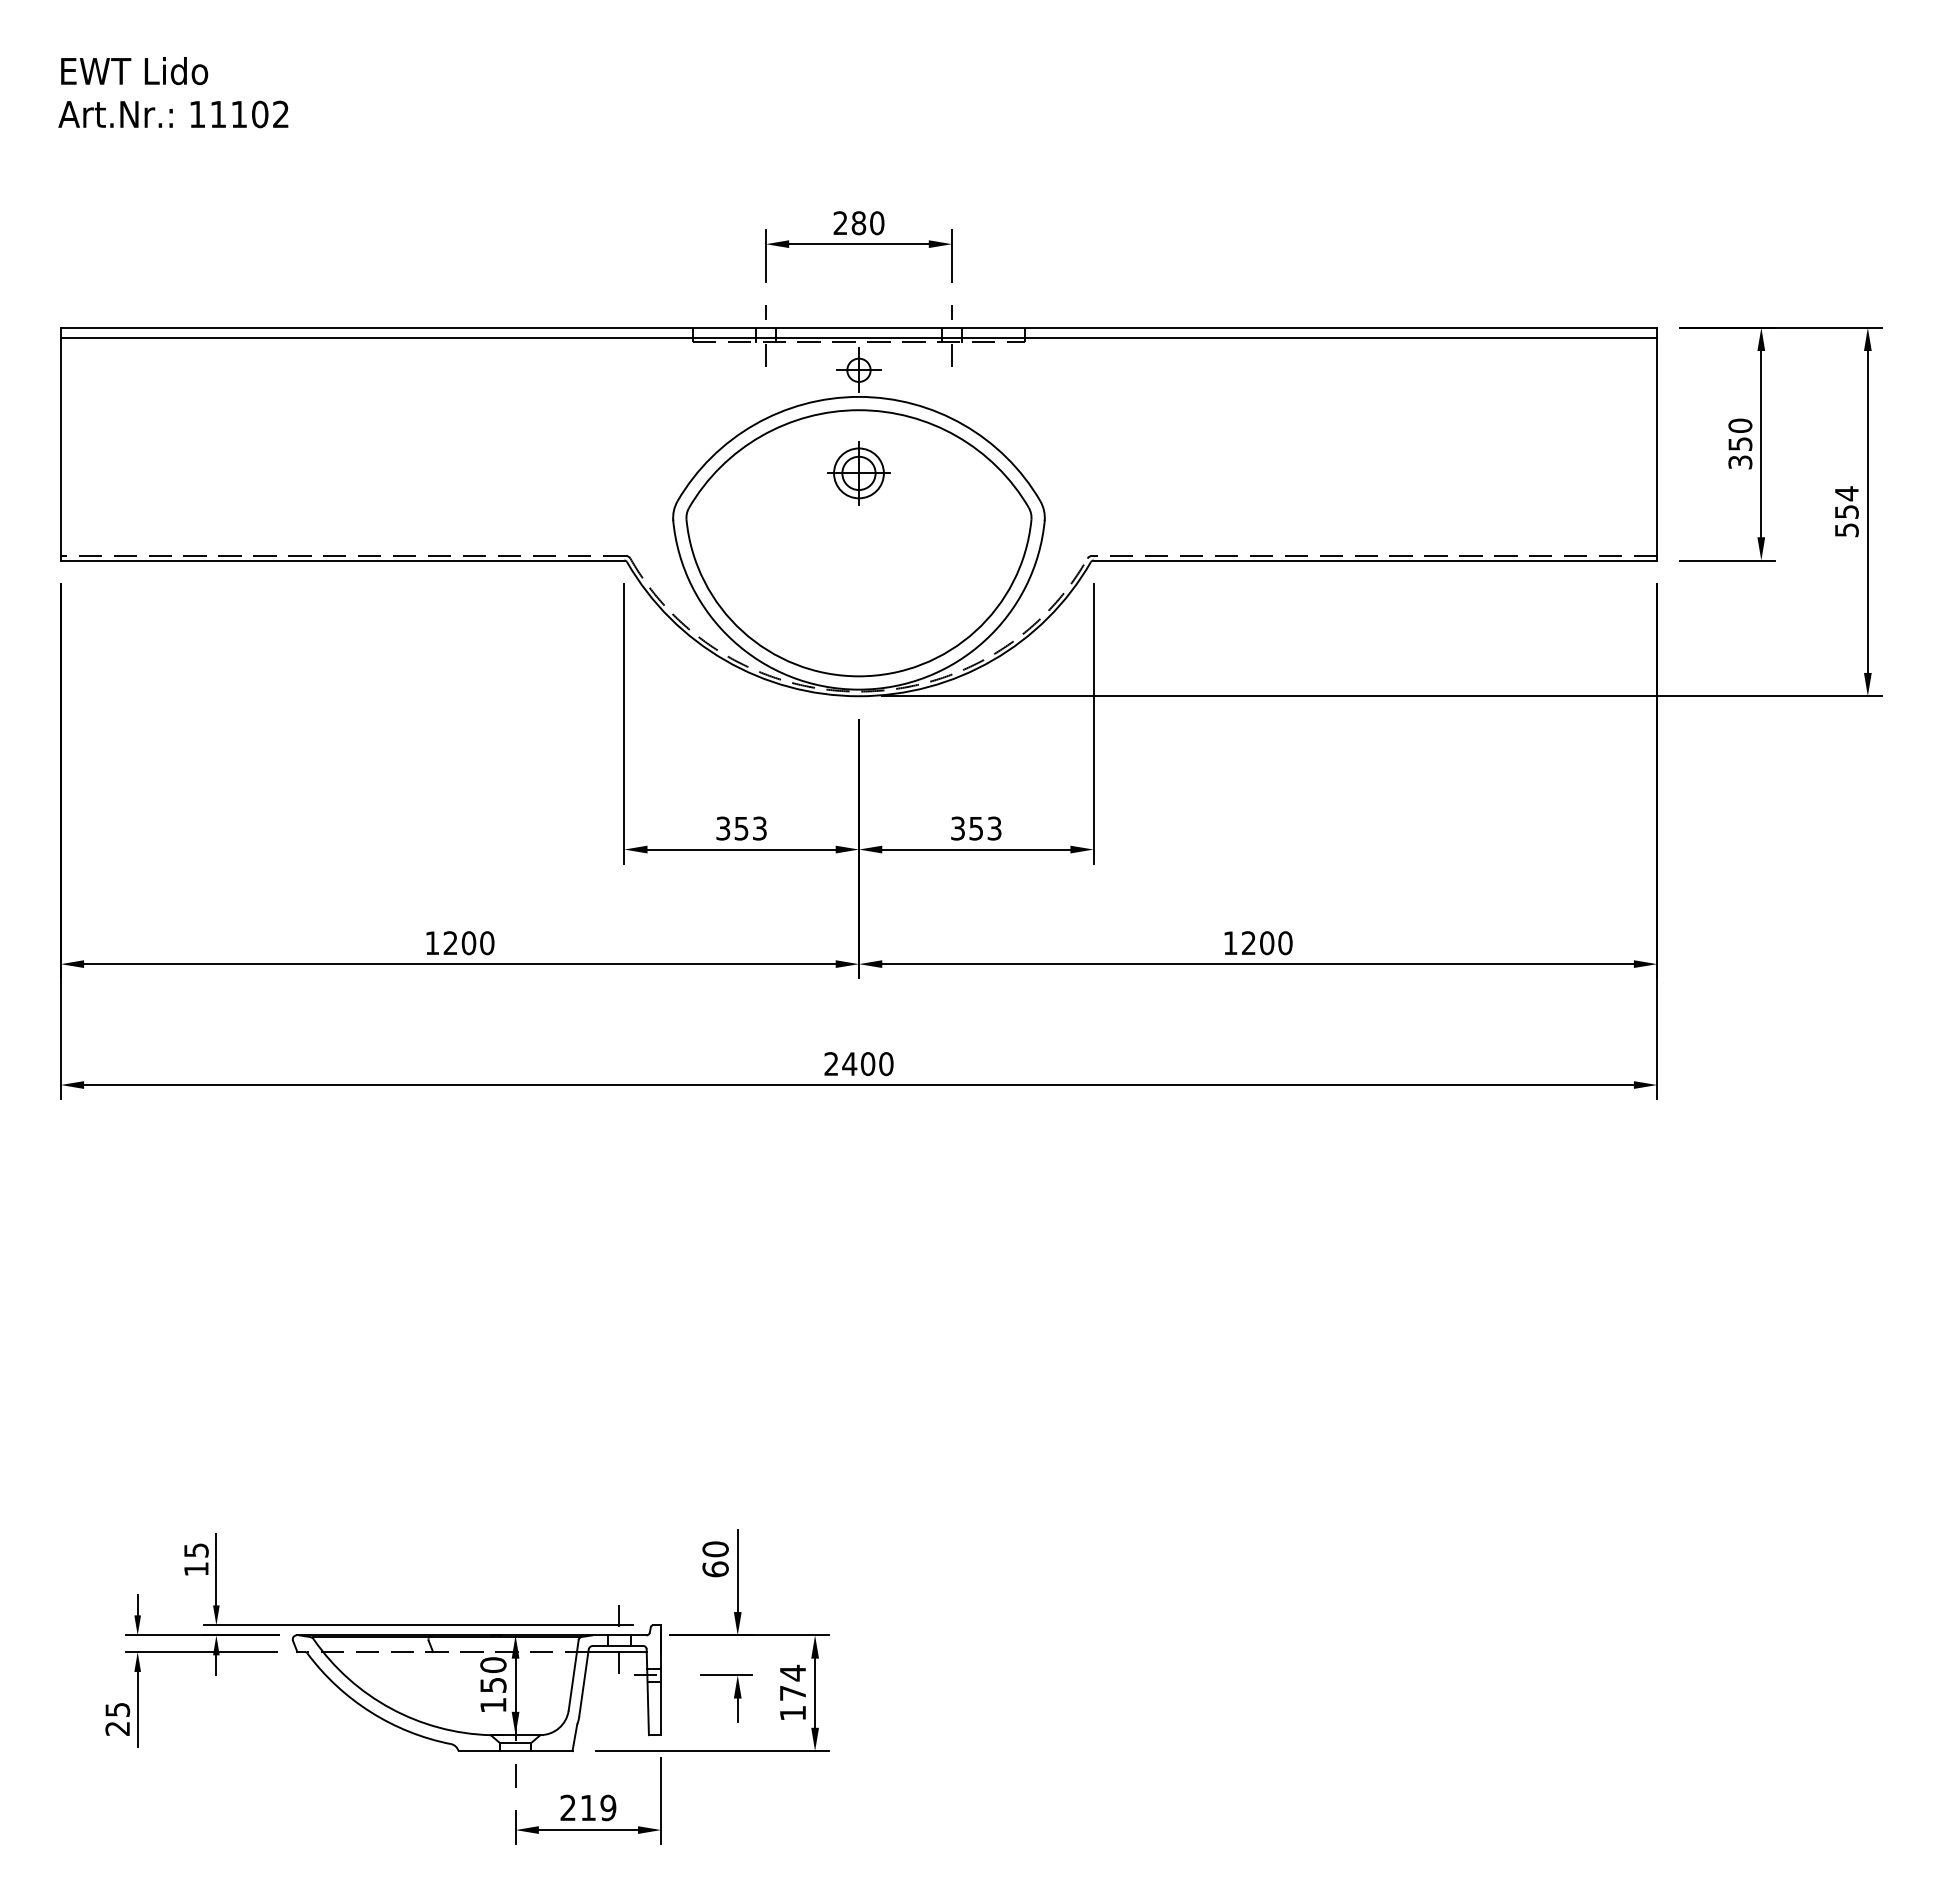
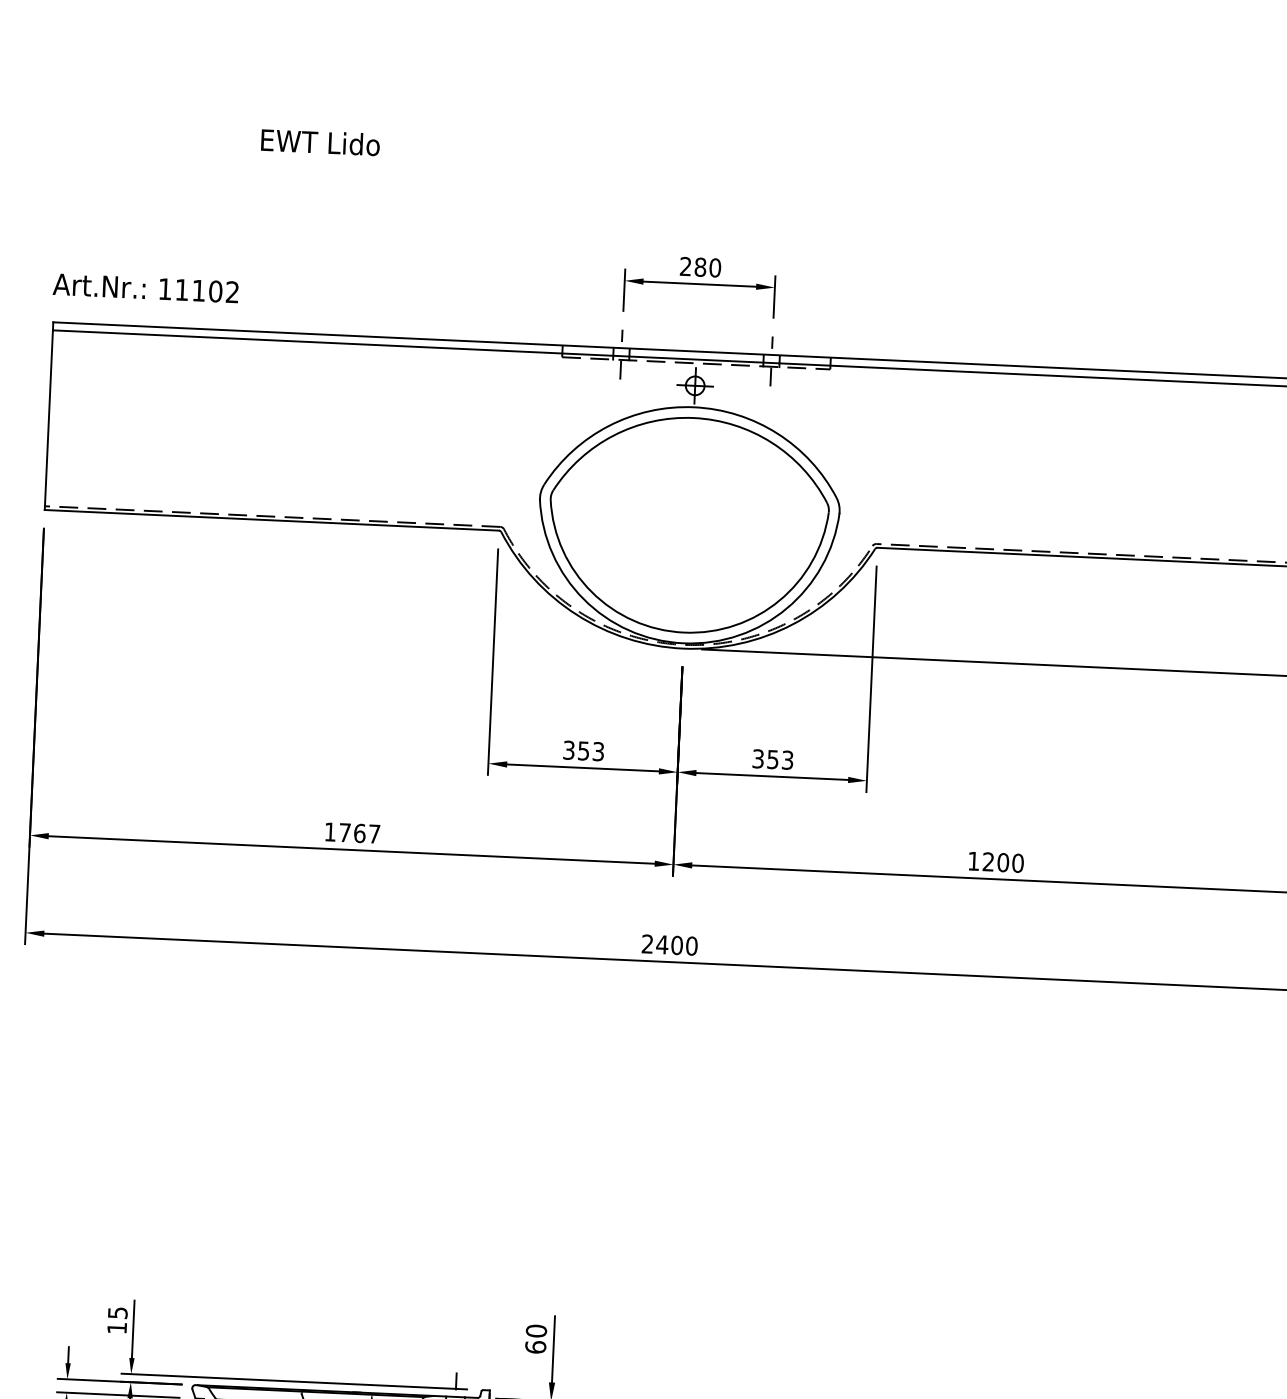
text: (134, 71) -> (320, 142), moved
text: (173, 114) -> (145, 288), moved
part: (858, 473) -> (691, 469), removed
text: (468, 943) -> (359, 833), 1200 -> 1767

